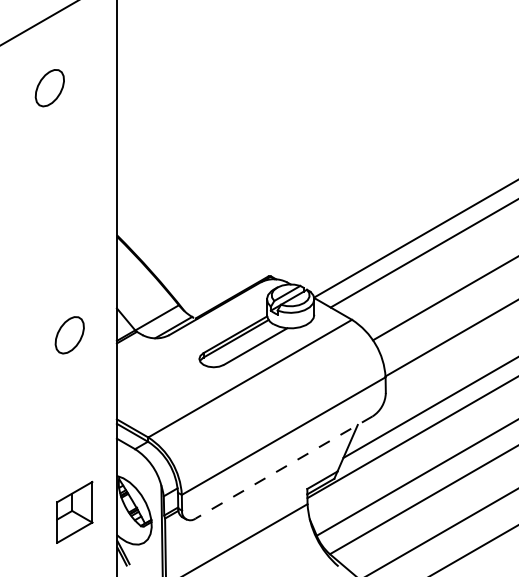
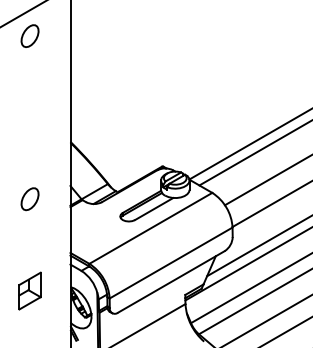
part: (48, 87) -> (29, 35), moved
part: (68, 335) -> (29, 199), moved
line: (284, 466) -> (171, 281), dashed -> solid
part: (73, 511) -> (29, 290), moved

